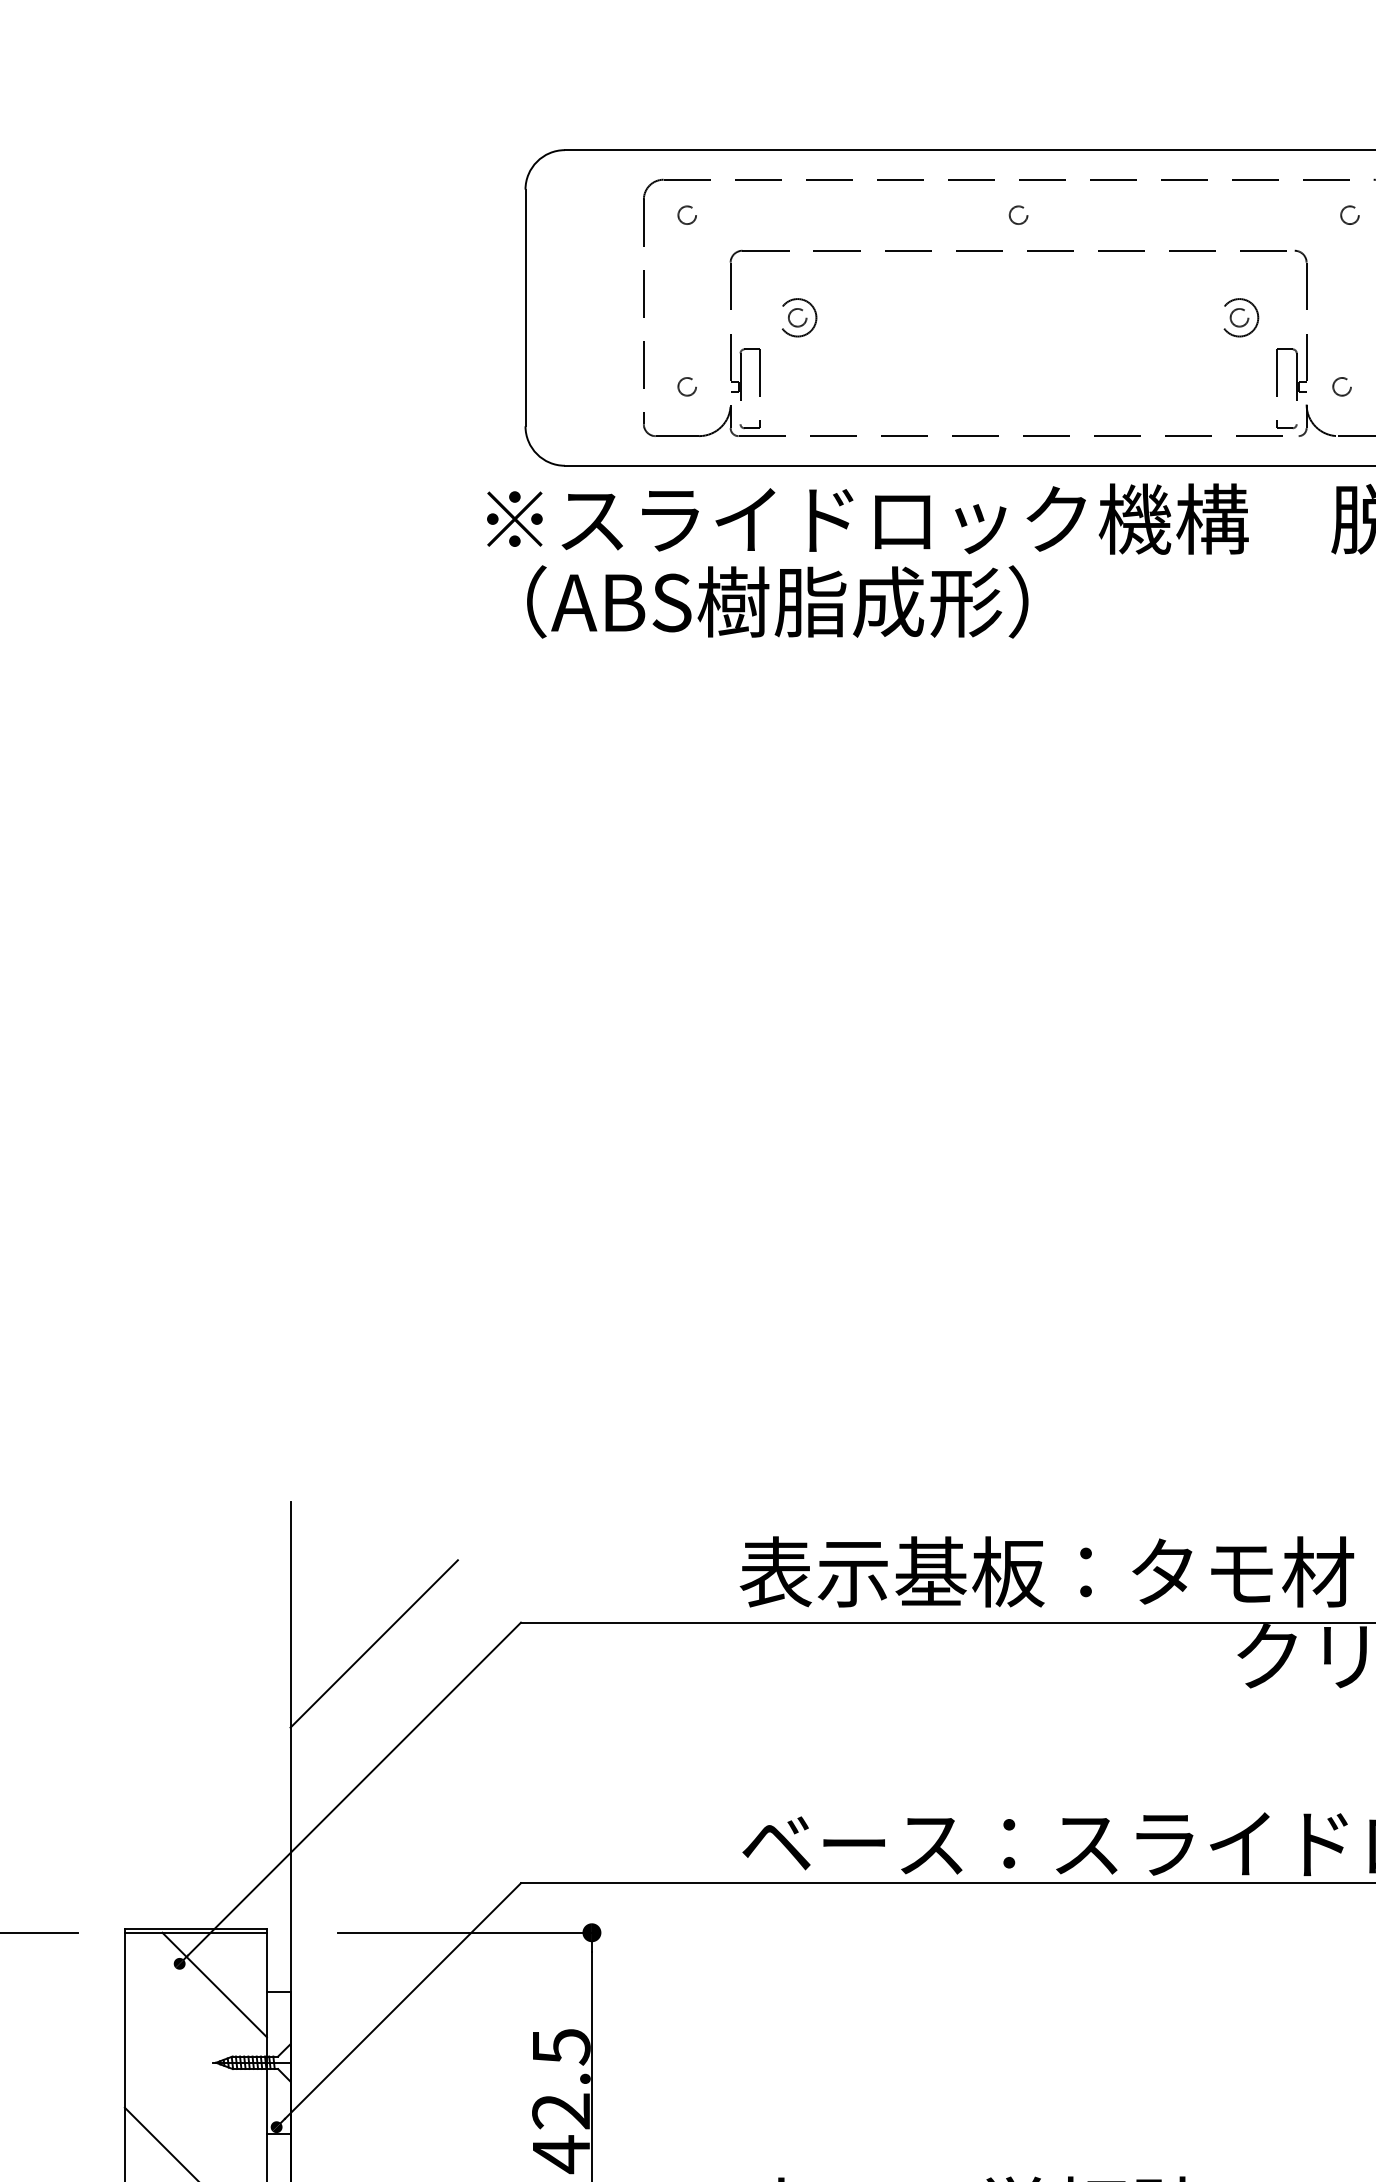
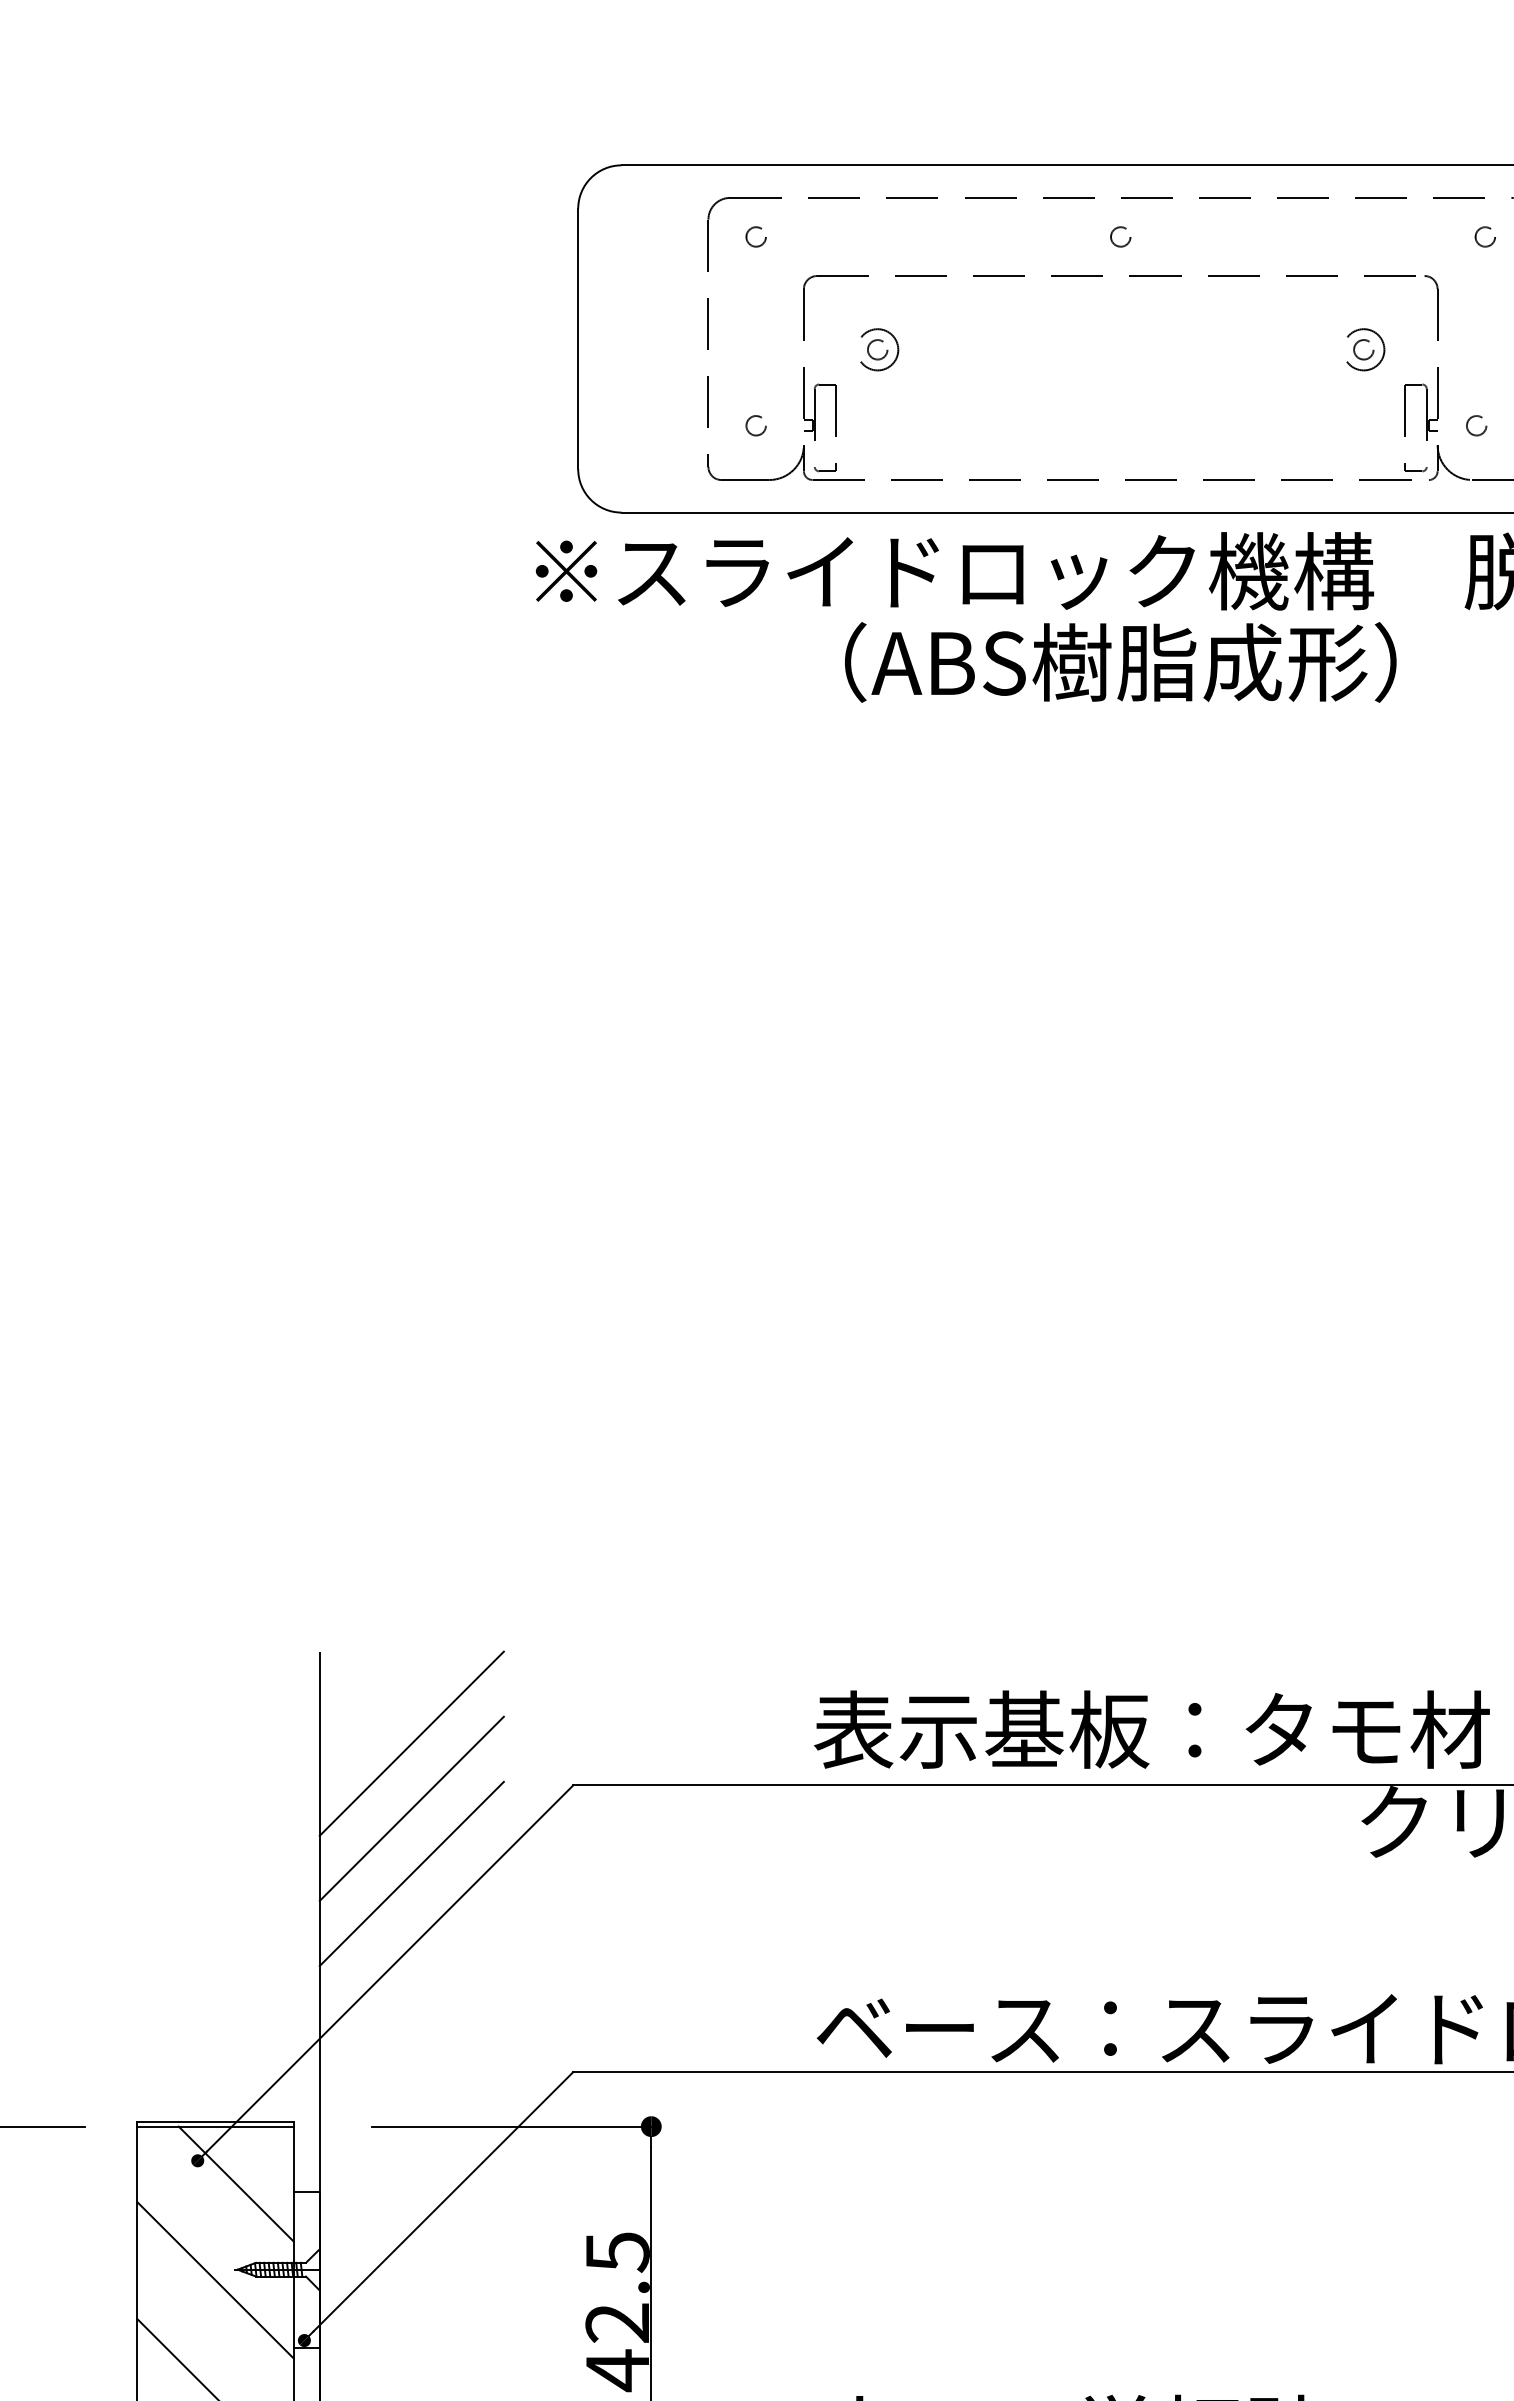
text: (777, 602) -> (1120, 662), moved
line: (373, 1584) -> (411, 1743), added
line: (373, 1702) -> (411, 1873), added
line: (195, 2072) -> (215, 2280), added

